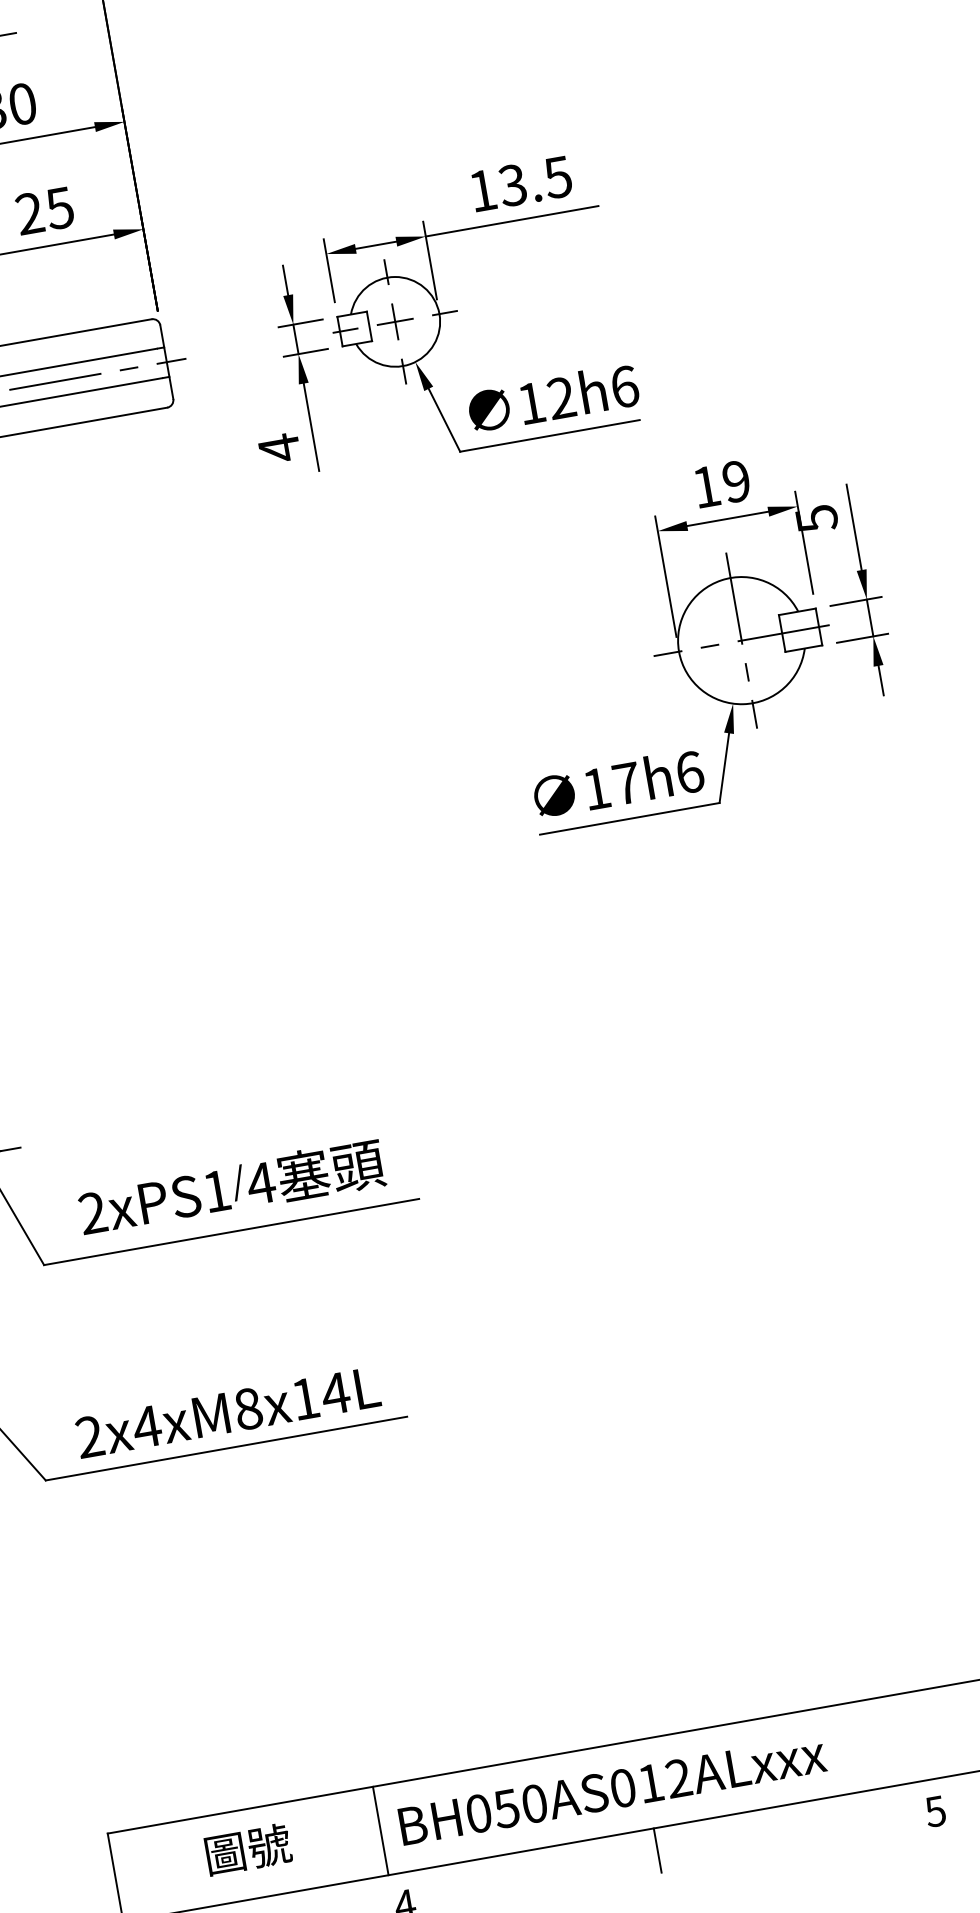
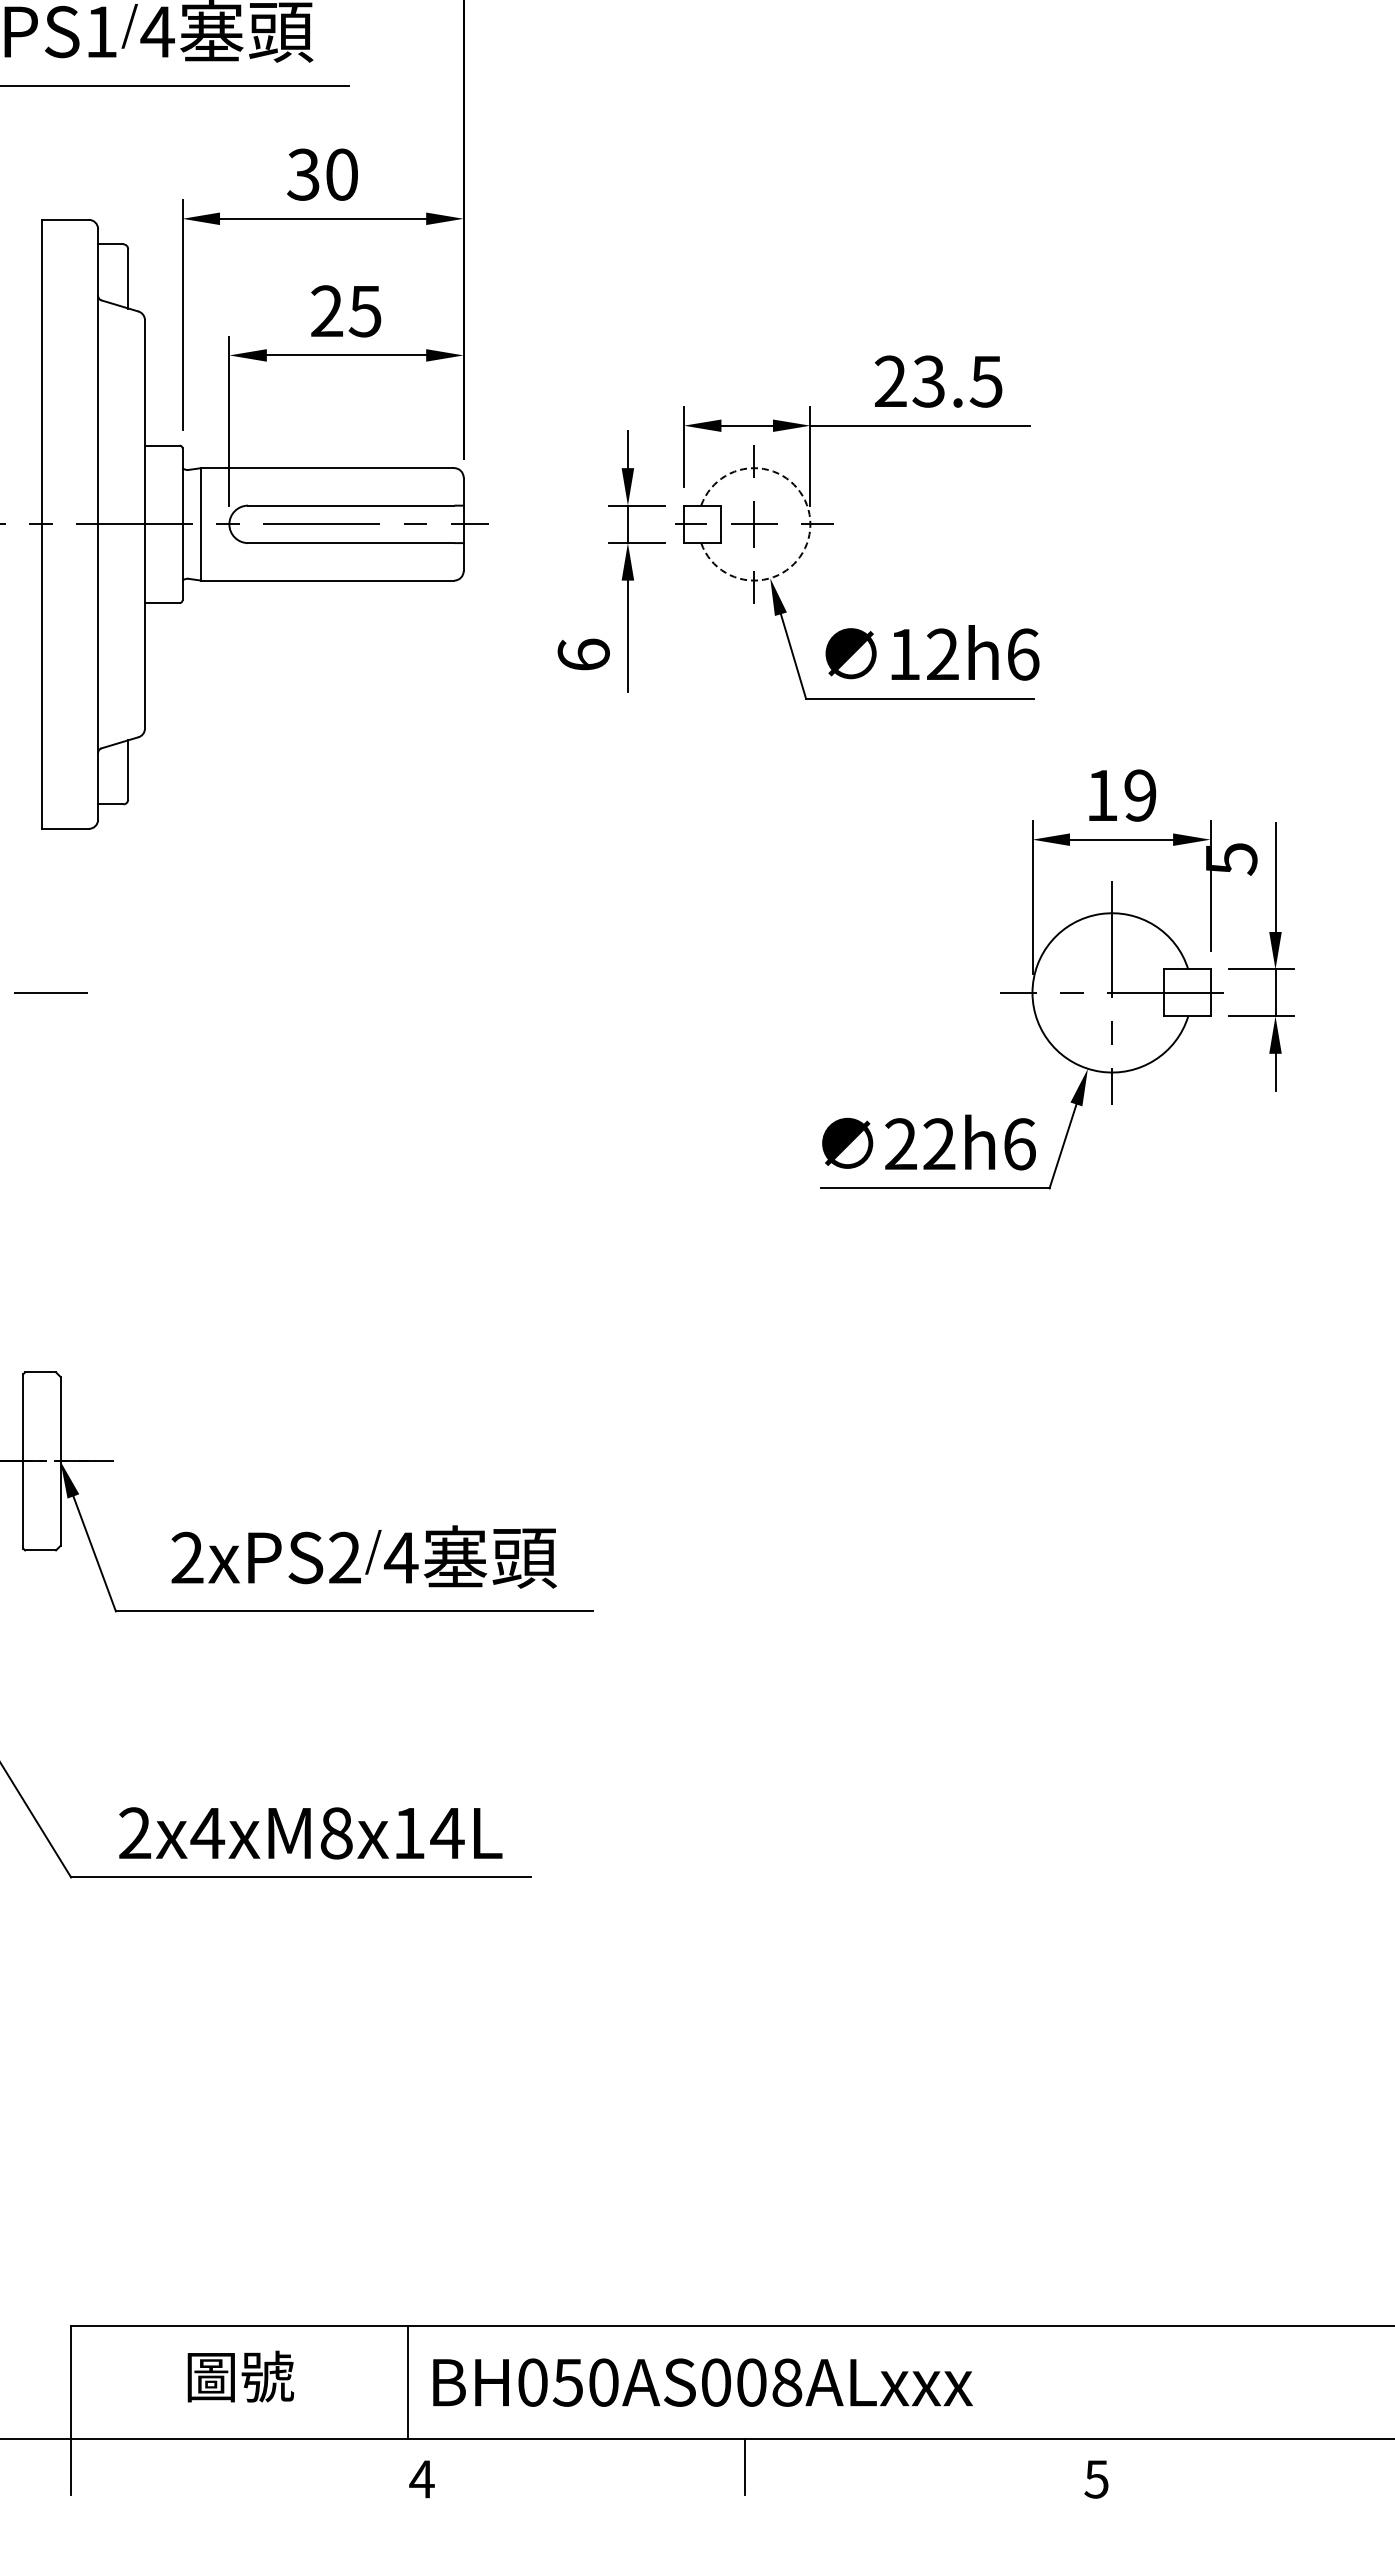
text: (482, 189) -> (890, 380), 13.5 -> 23.5
arc: (439, 314) -> (810, 524), solid -> dashed
text: (279, 447) -> (583, 654), 4 -> 6
text: (611, 785) -> (920, 1143), 17h6 -> 22h6
text: (216, 1191) -> (344, 1557), 2xPS1 -> 2xPS2
text: (664, 1780) -> (769, 2382), BH050AS012ALxxx -> BH050AS008ALxxx

